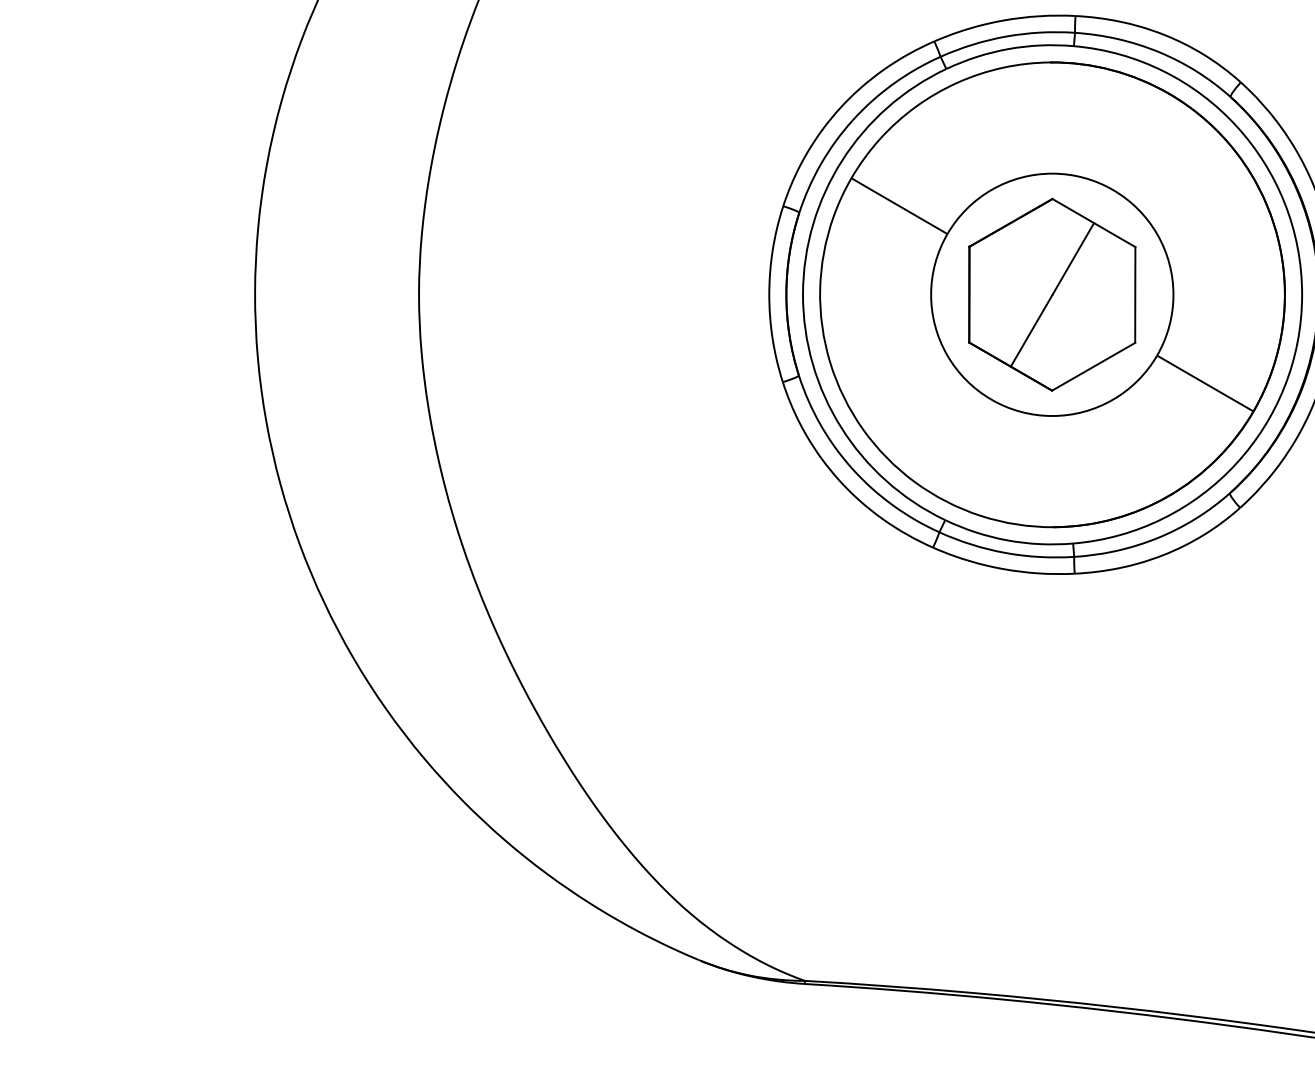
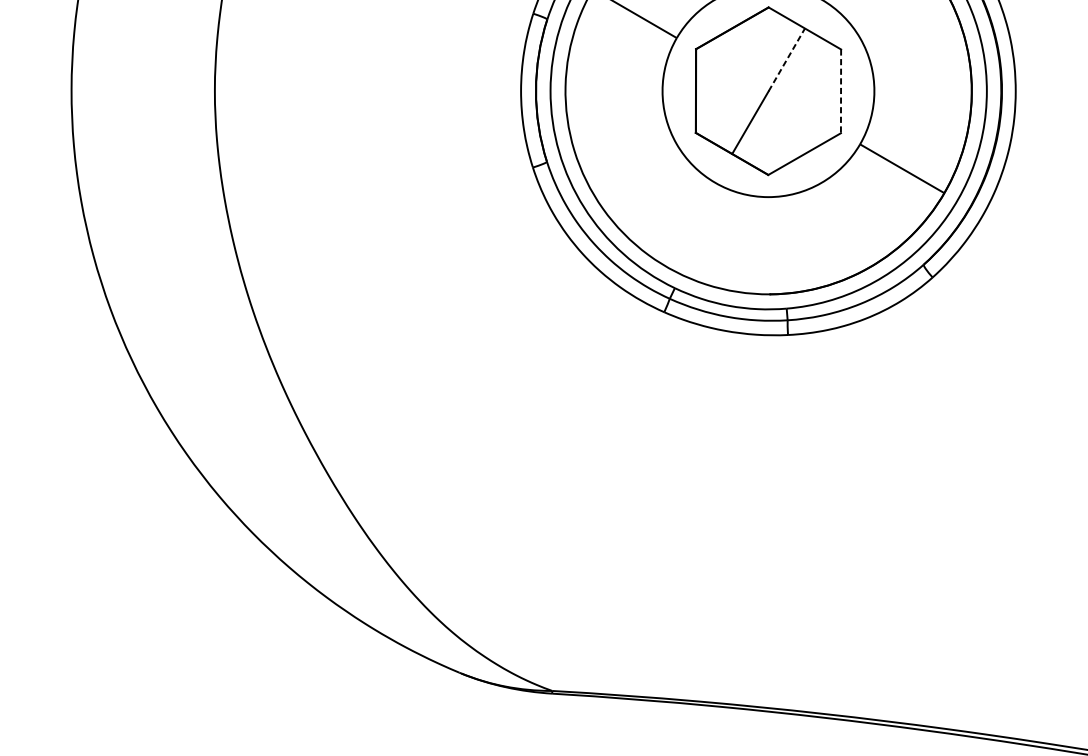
line: (1073, 258) -> (787, 59), solid -> dashed
line: (1135, 295) -> (841, 91), solid -> dashed

